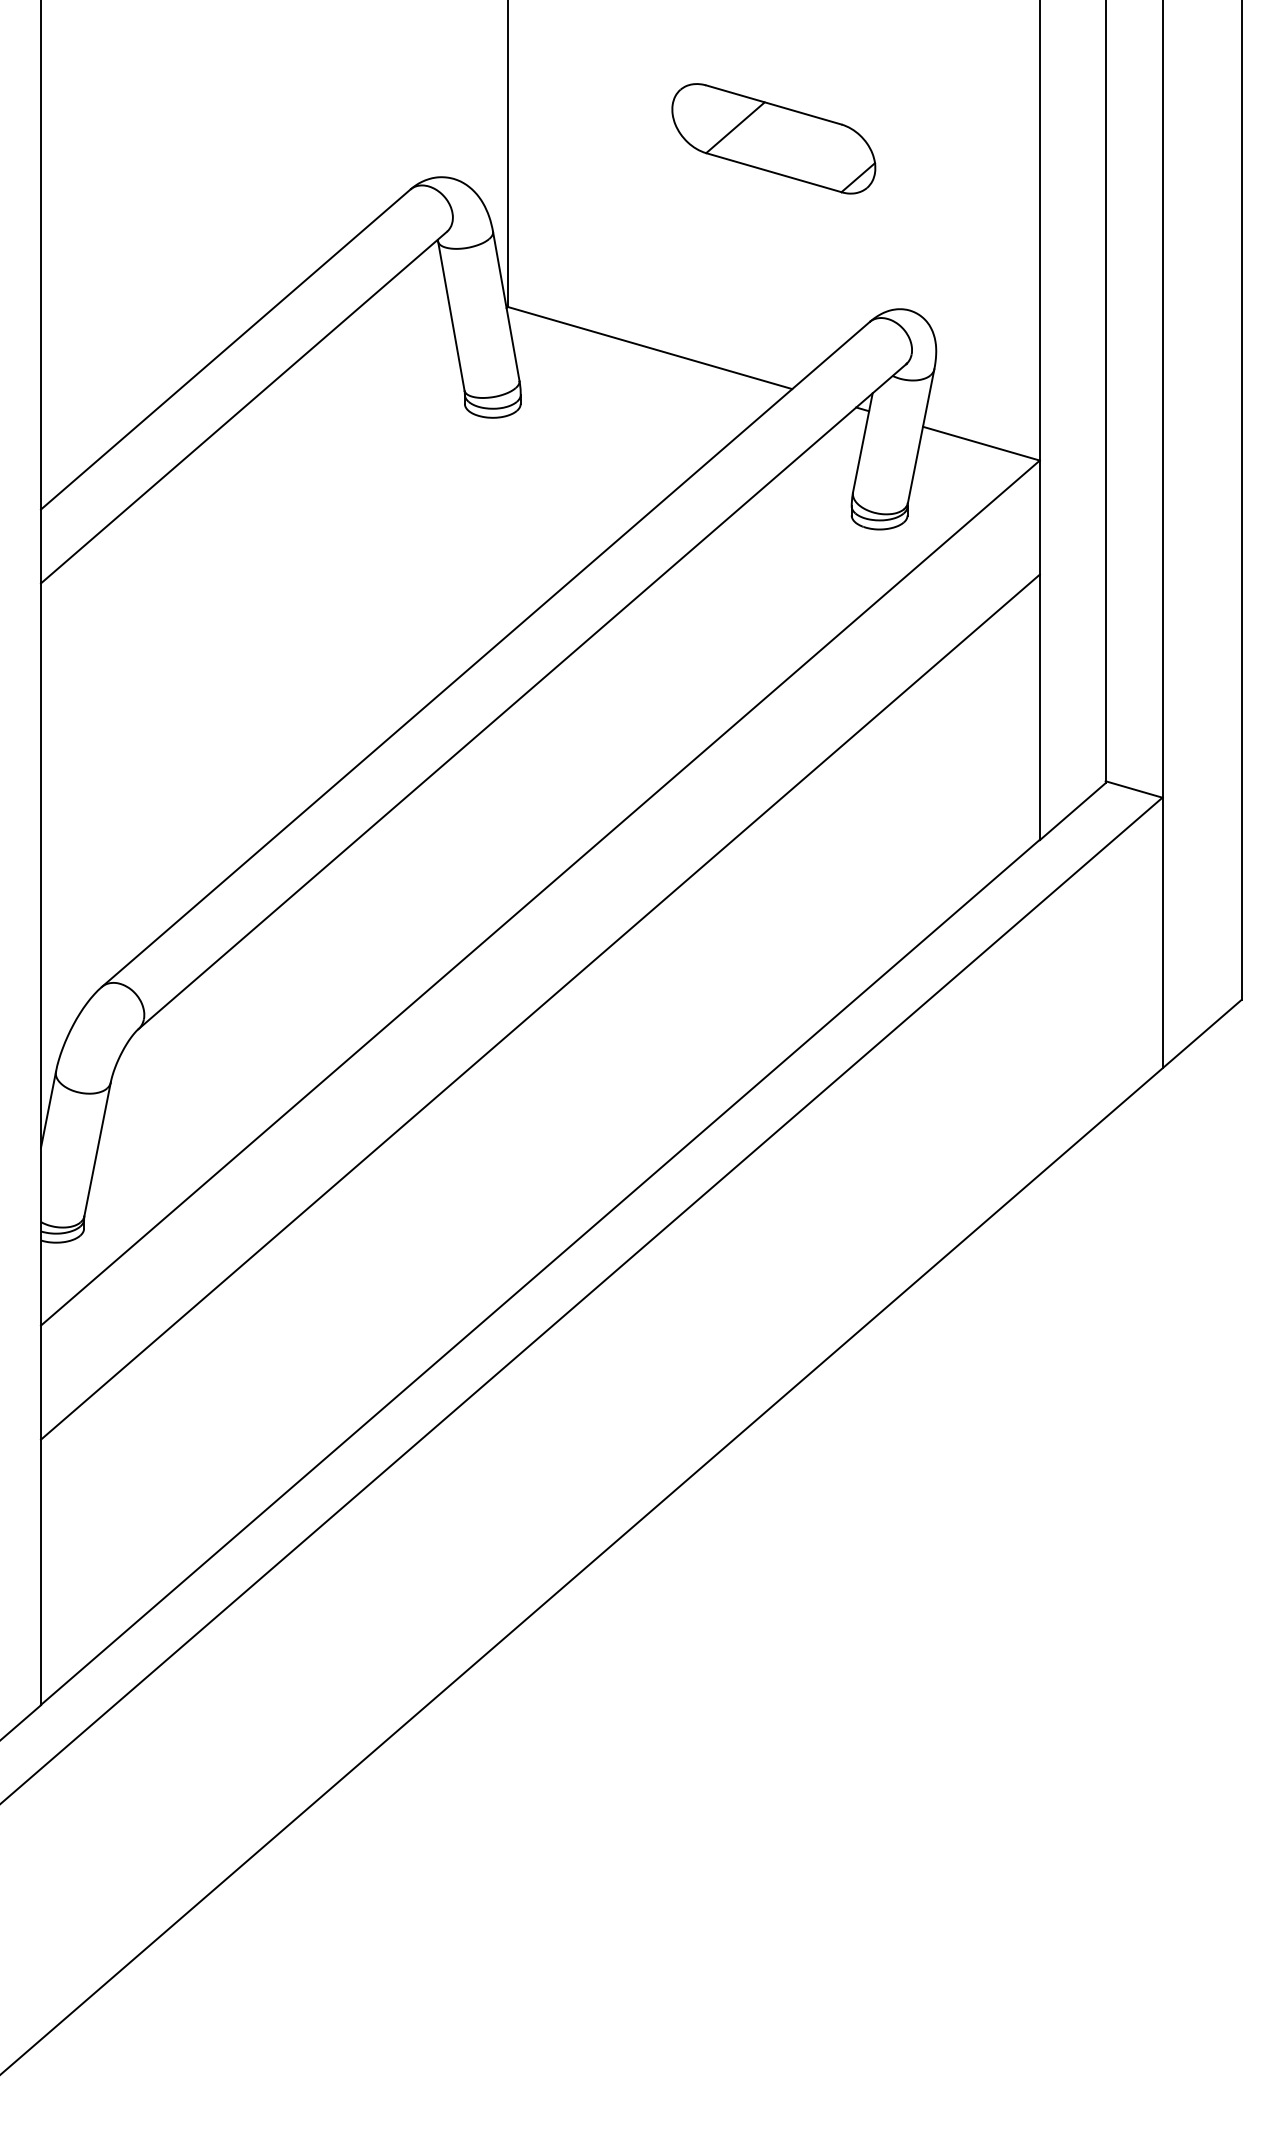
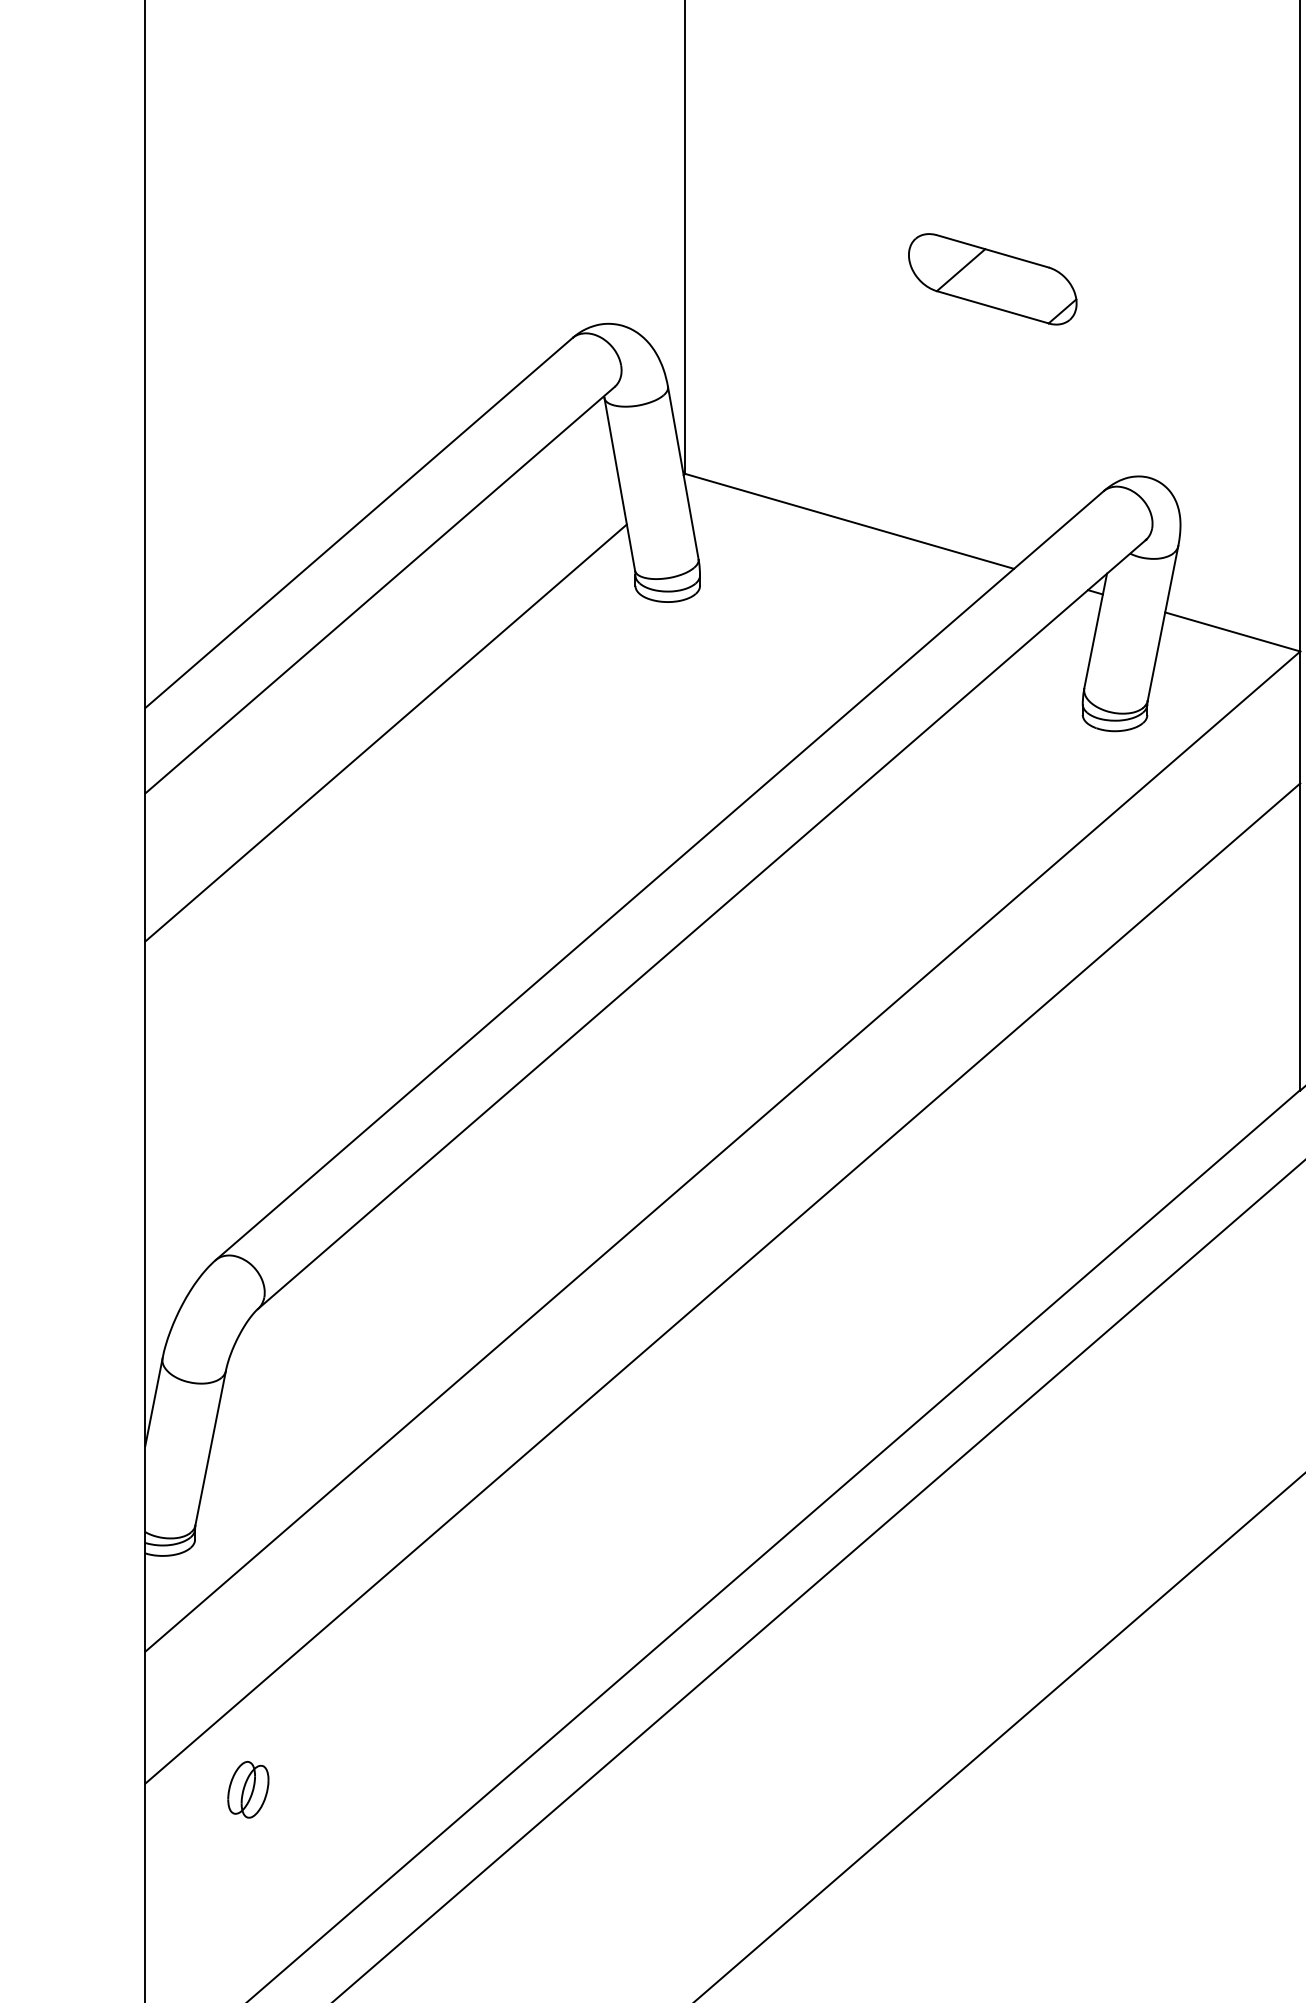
part: (773, 138) -> (992, 279), size x0.71
line: (249, 530) -> (386, 732), added
part: (129, 1444) -> (247, 1789), added

